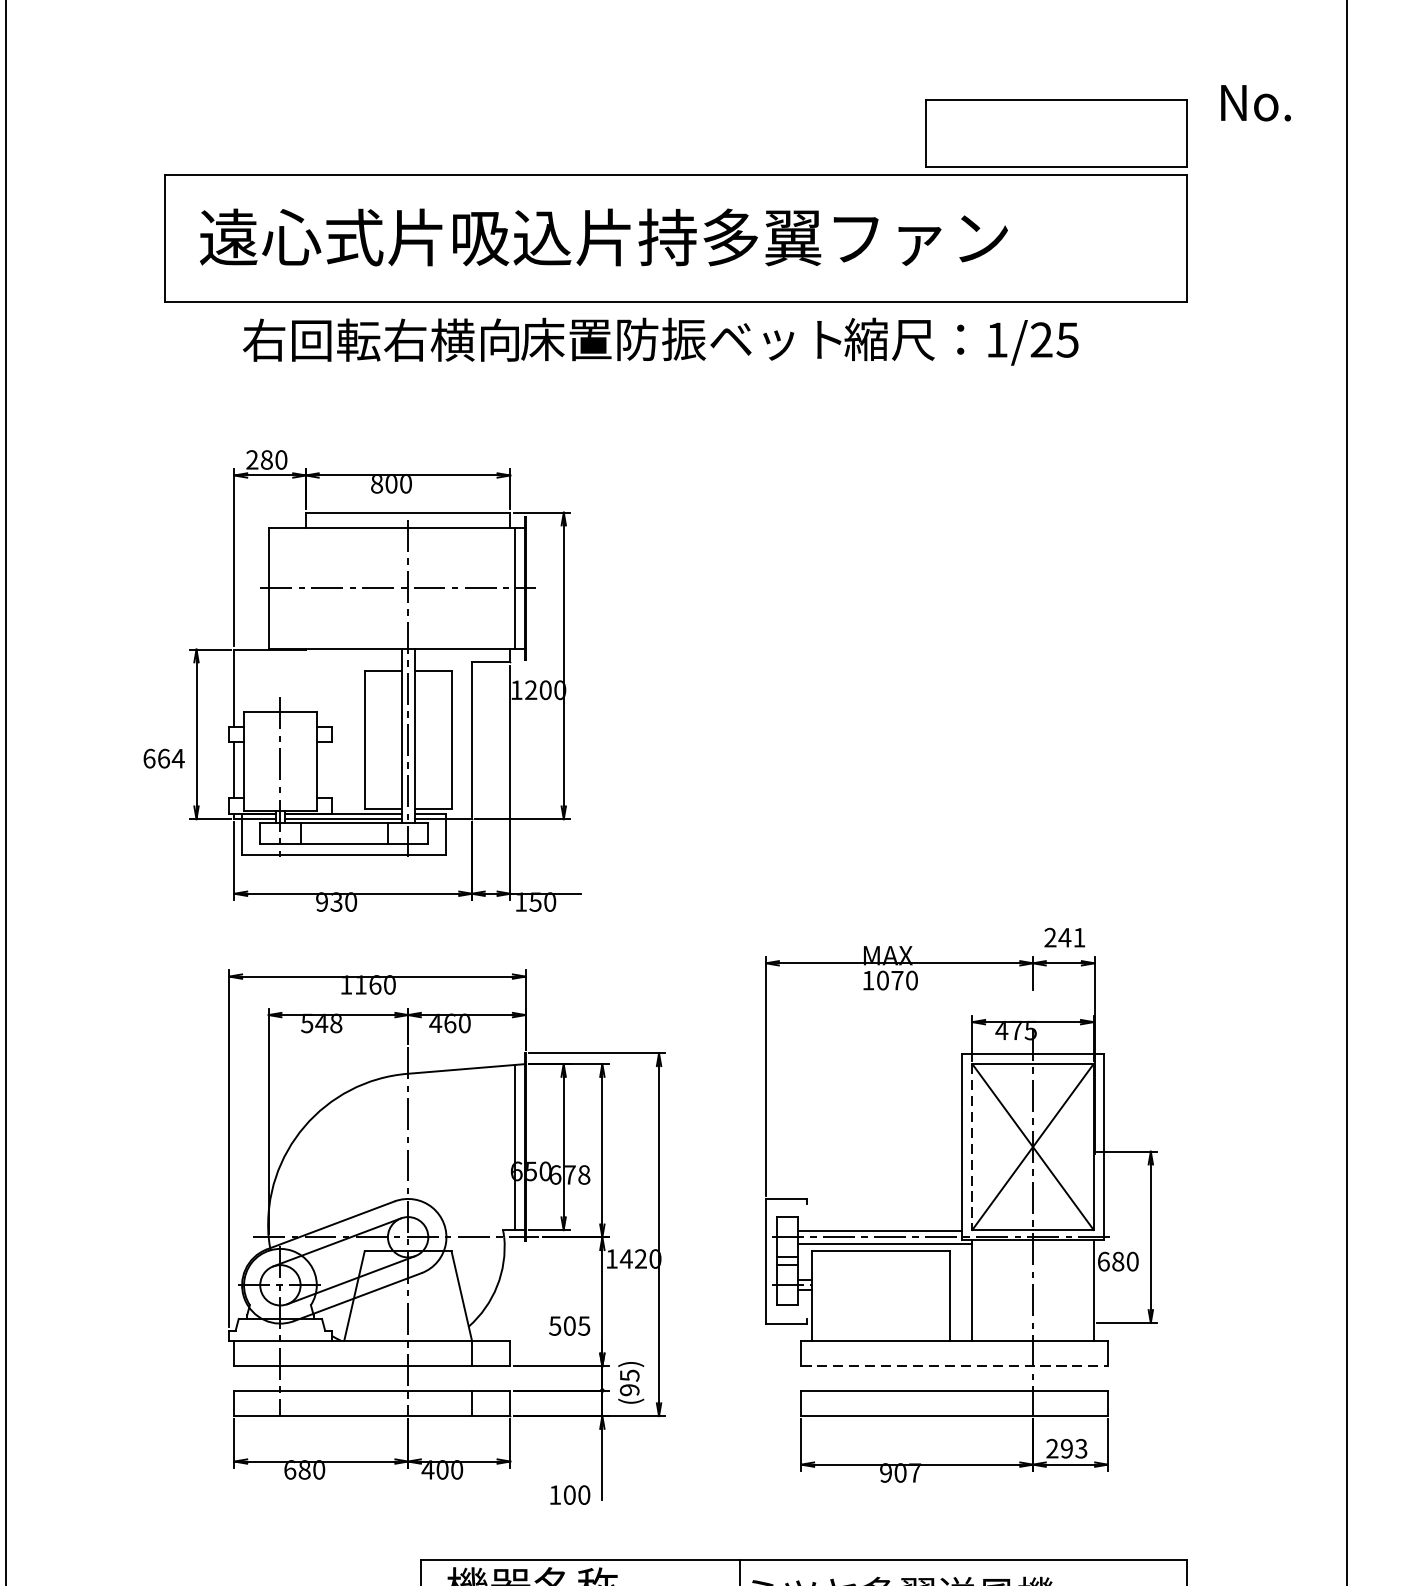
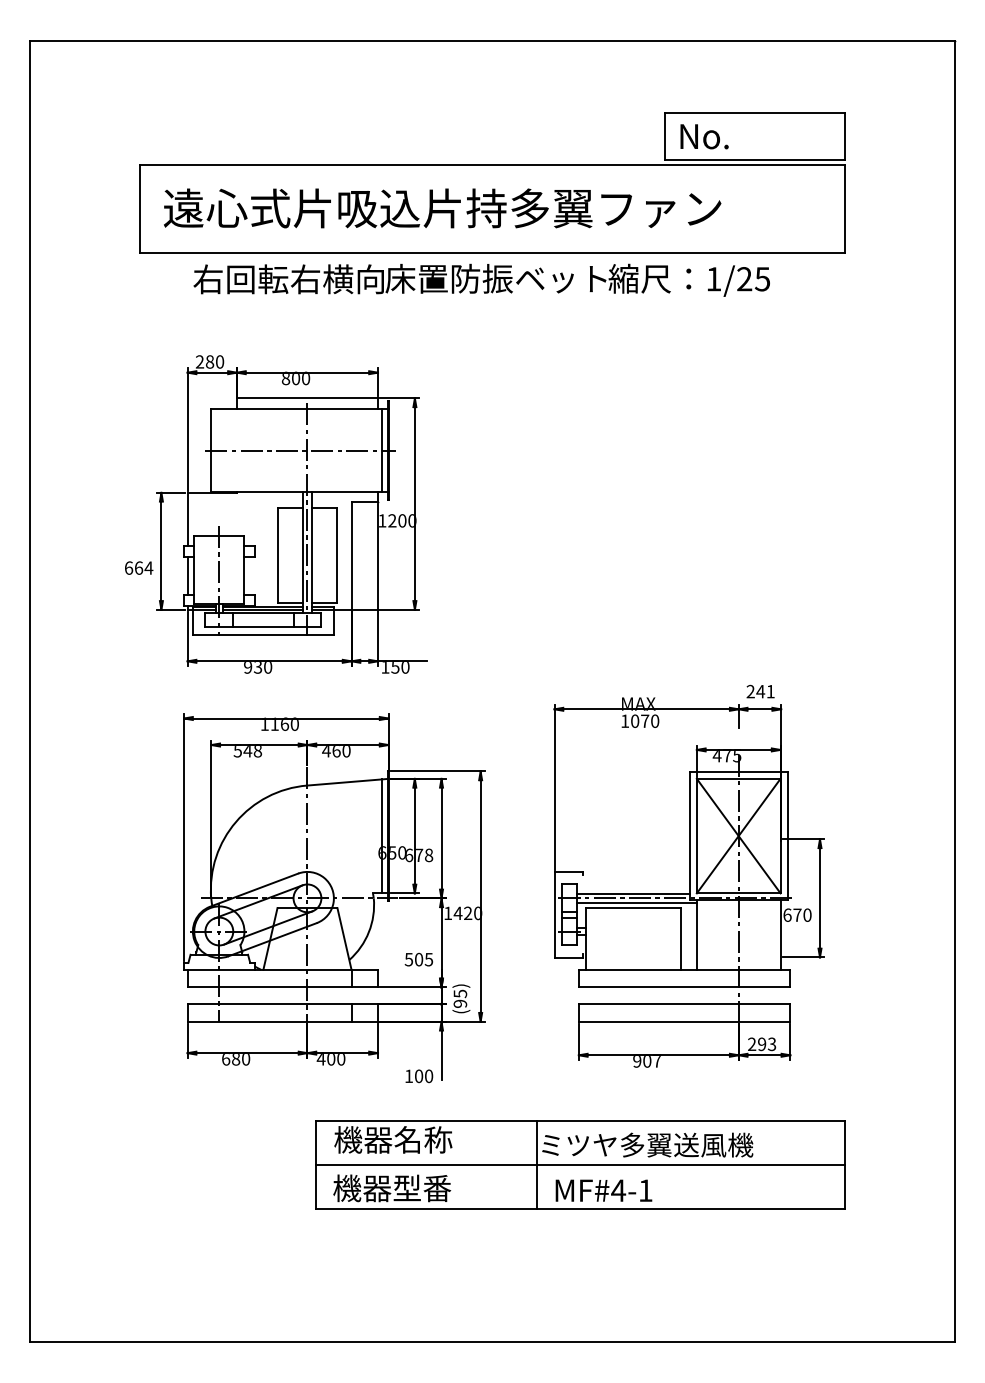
text: (1255, 102) -> (704, 136), moved
line: (971, 1147) -> (696, 836), dashed -> solid
text: (1118, 1260) -> (797, 914), 680 -> 670
line: (954, 1366) -> (684, 987), dashed -> solid

